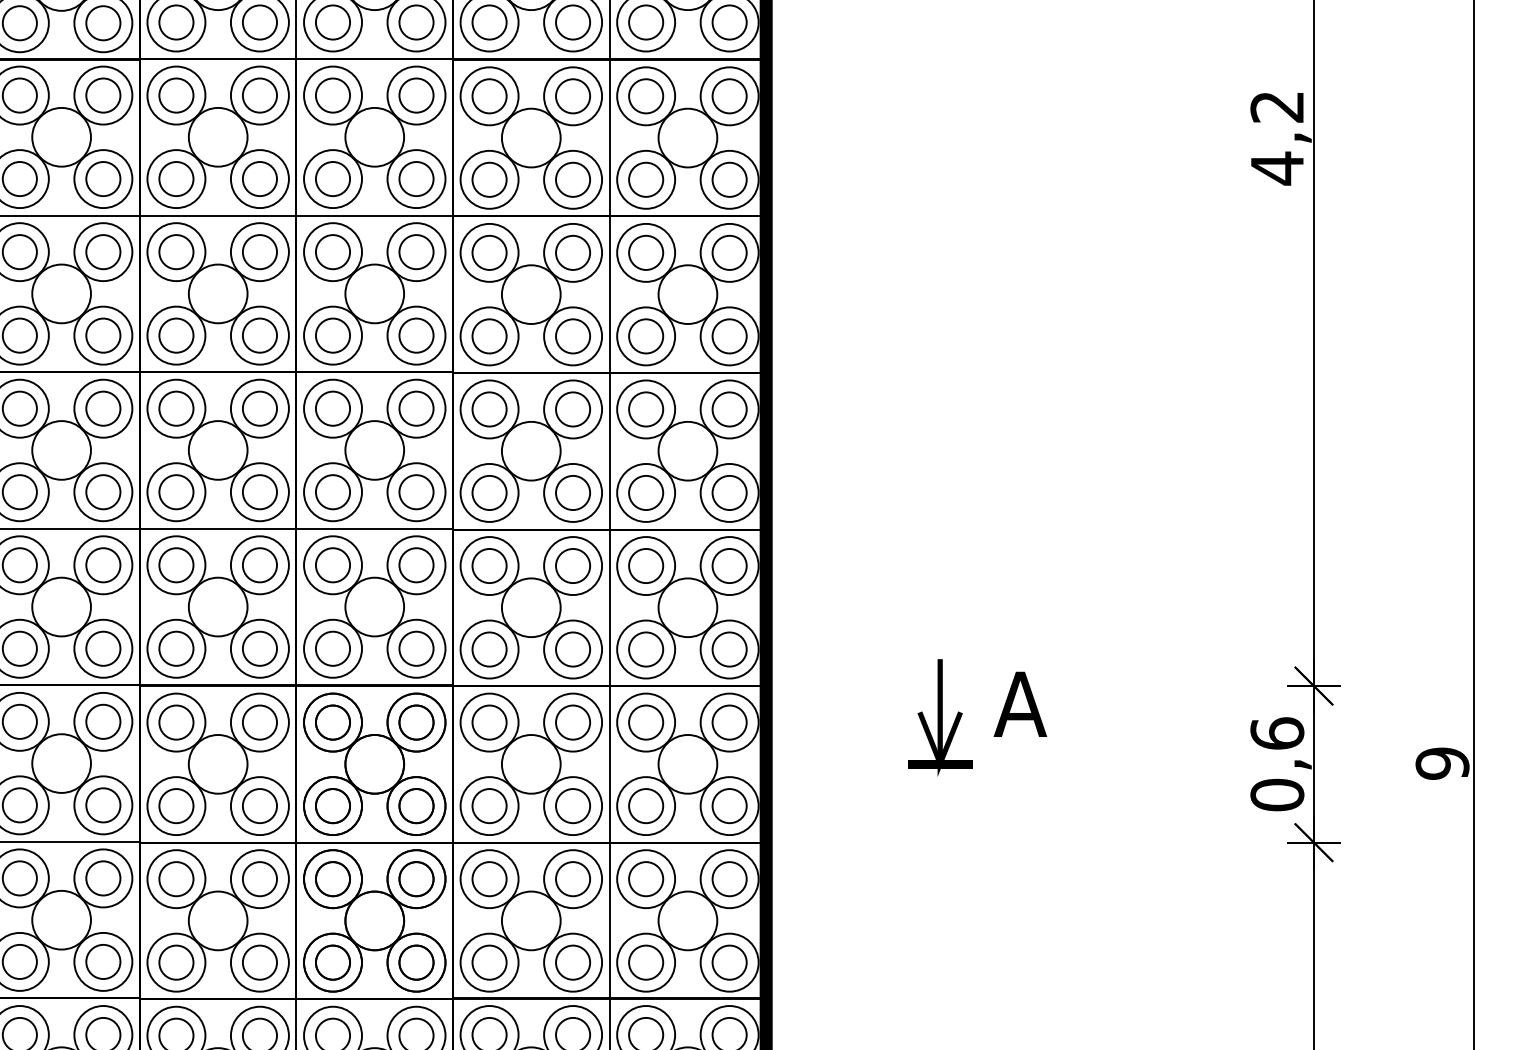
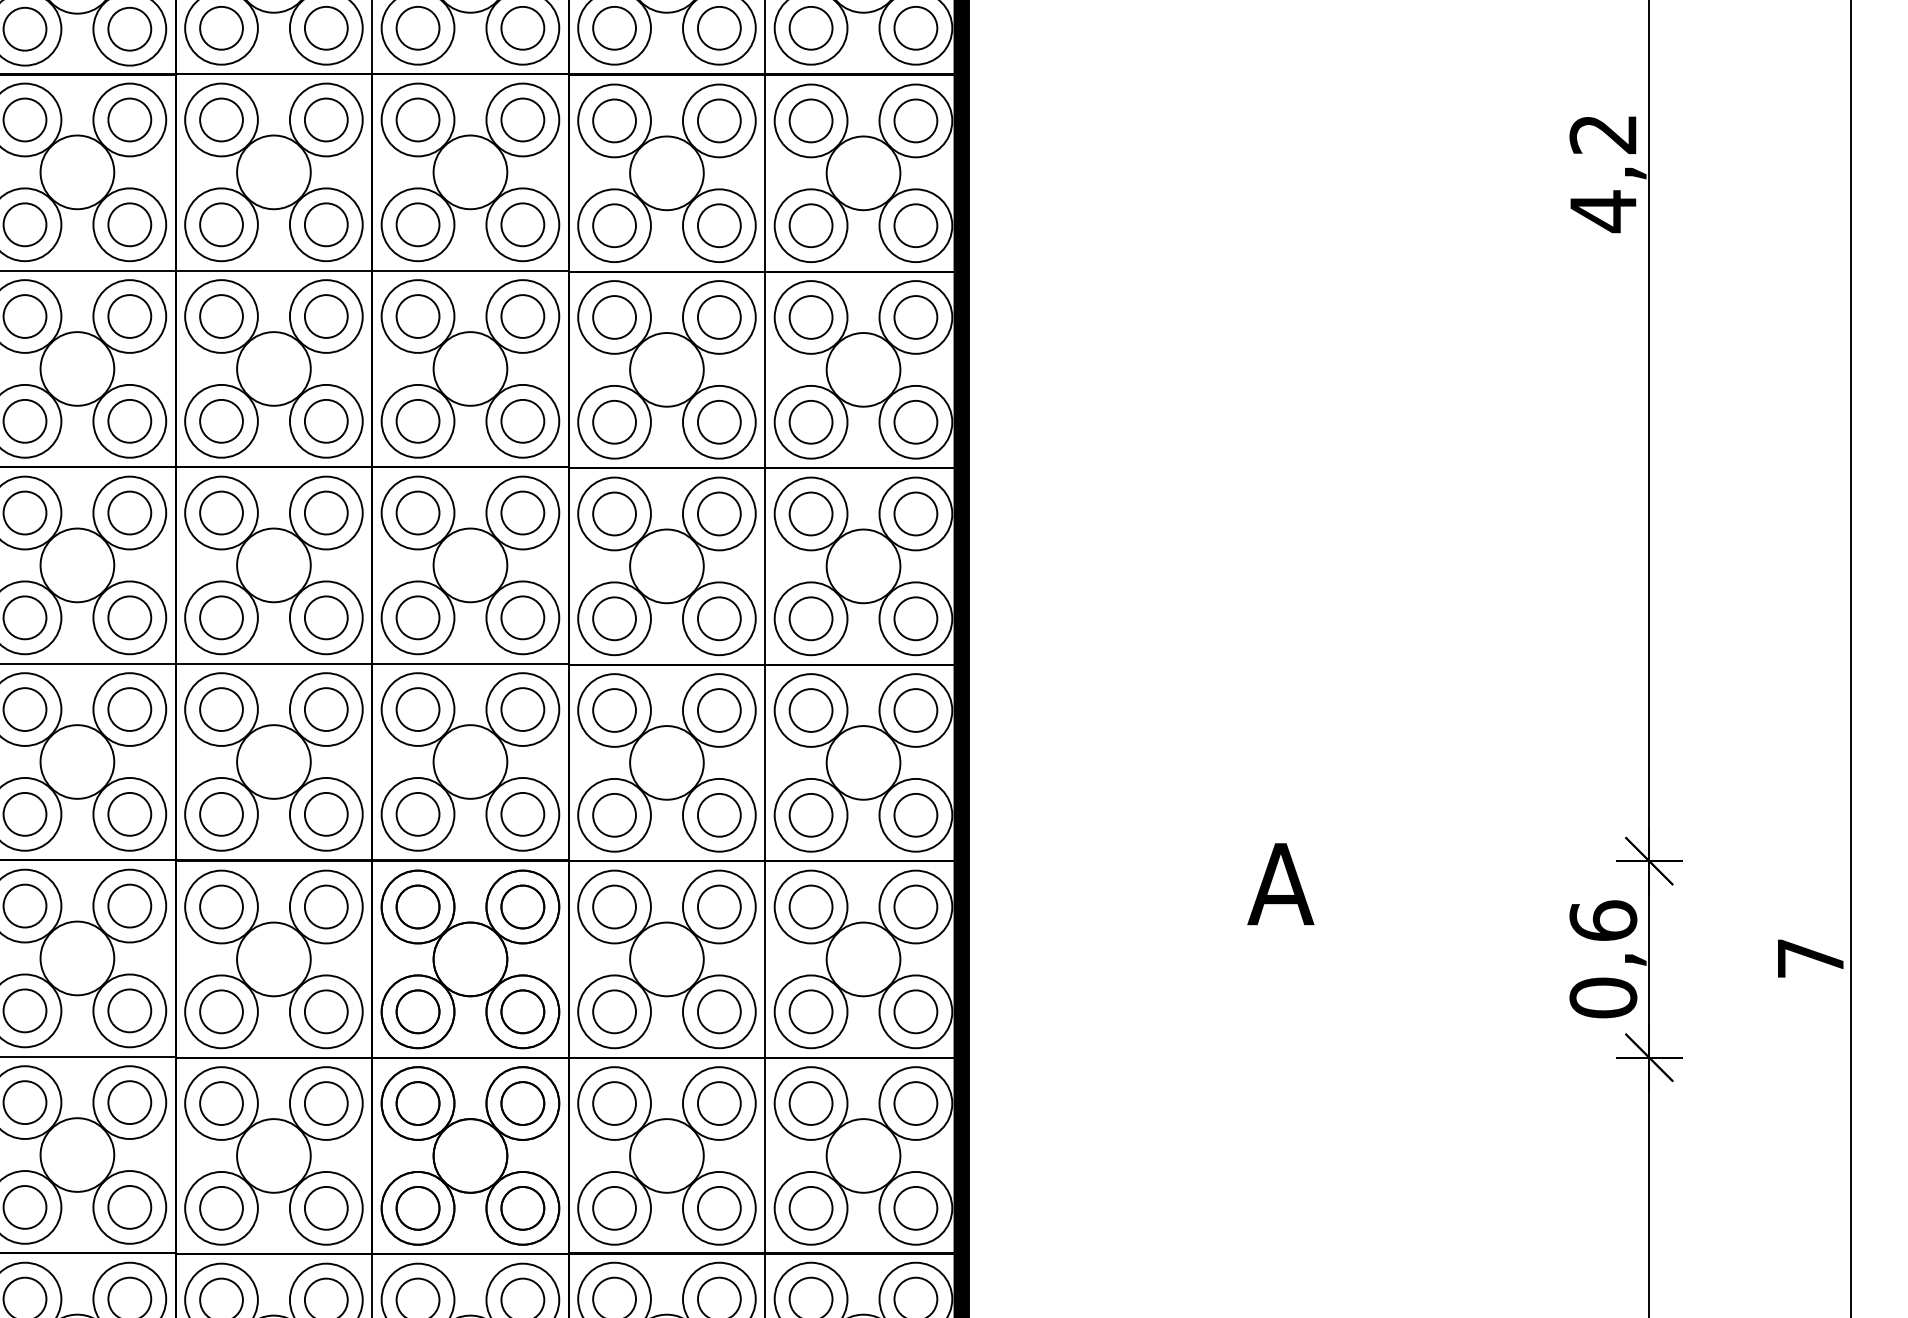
part: (939, 717) -> (1179, 900), removed
text: (1442, 763) -> (1810, 958), 9 -> 7

